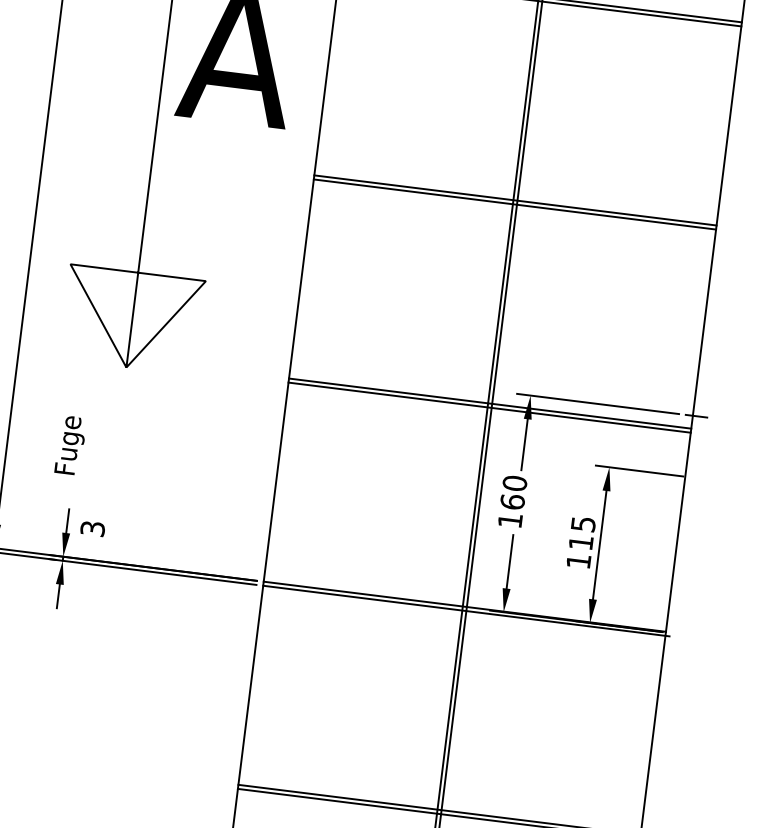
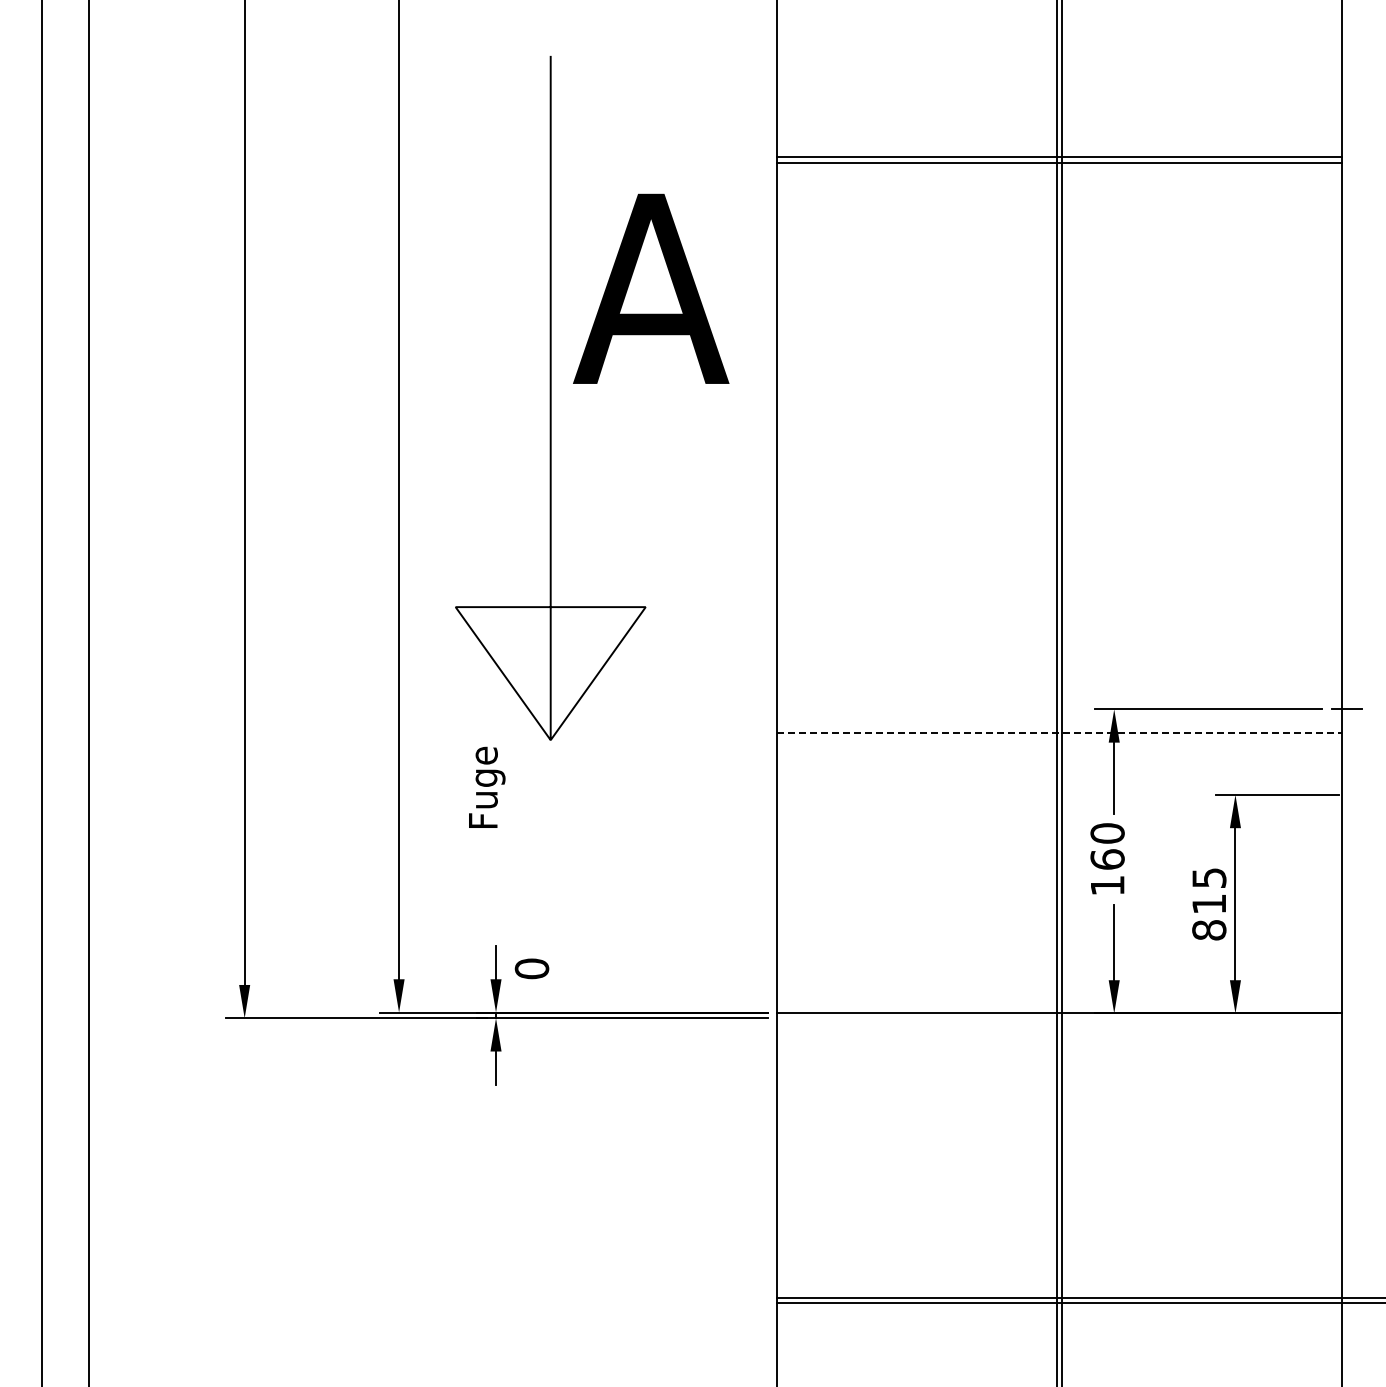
line: (515, 200) -> (1059, 442), removed
line: (514, 204) -> (1059, 448), removed
line: (490, 403) -> (1059, 727), removed
line: (490, 408) -> (1060, 733), solid -> dashed
text: (71, 444) -> (487, 786), moved
text: (92, 528) -> (531, 968), 3 -> 0
text: (578, 561) -> (1209, 930), 115 -> 815
line: (466, 611) -> (1062, 1018), removed

